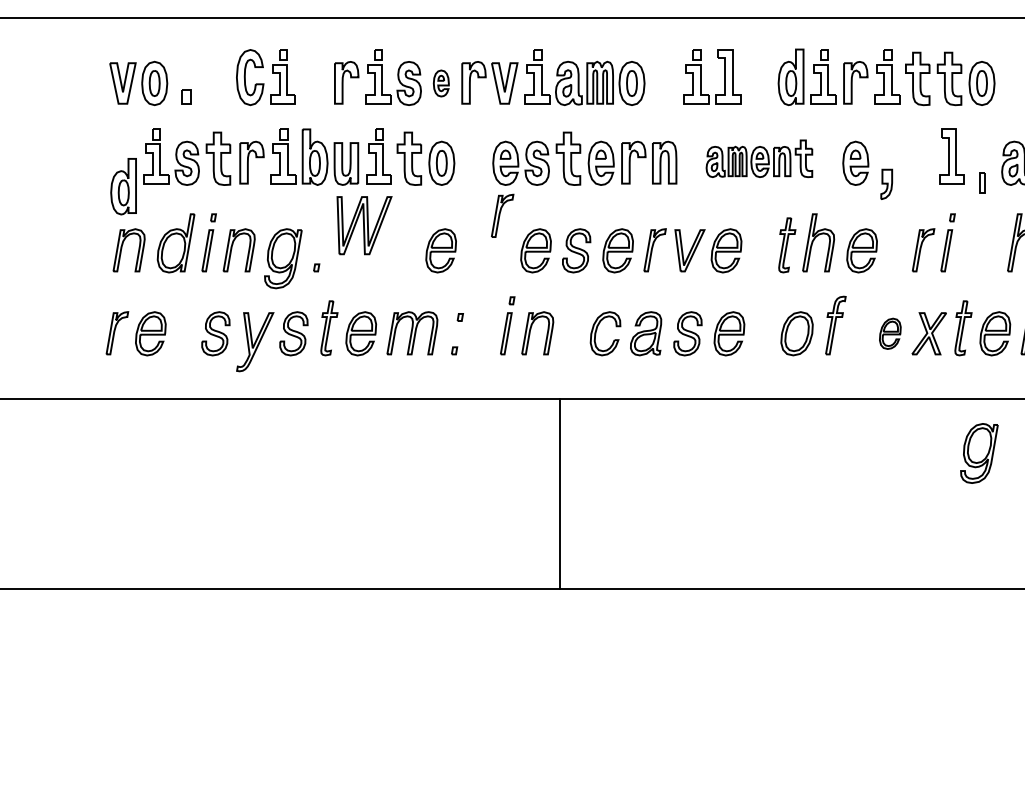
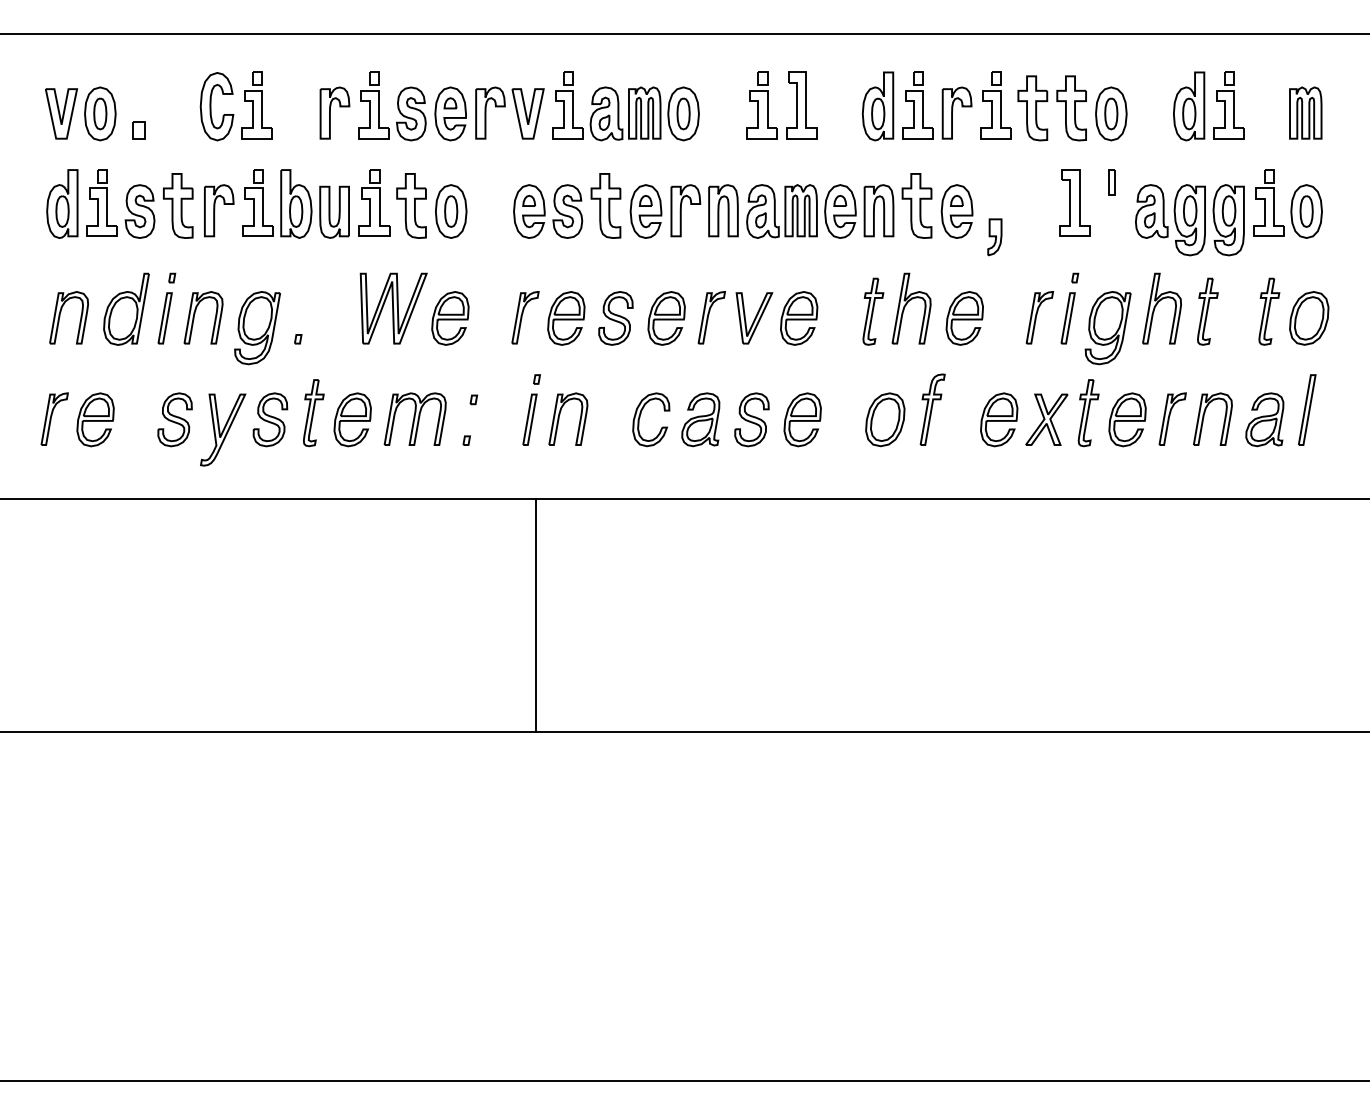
part: (441, 83) -> (450, 113), size x1.67
part: (759, 158) -> (839, 205), size x1.43
part: (982, 182) -> (1111, 182), moved
part: (123, 186) -> (62, 203), moved
part: (502, 215) -> (525, 317), moved
part: (364, 225) -> (393, 308), moved
part: (890, 333) -> (999, 419), size x1.43
part: (978, 453) -> (1107, 328), moved
line: (559, 493) -> (535, 615), moved

